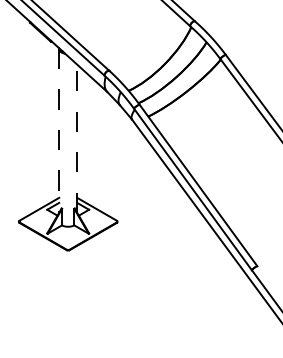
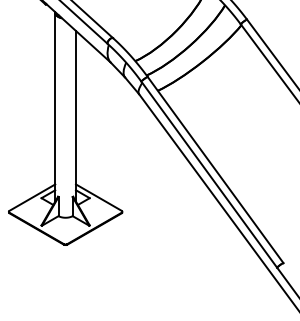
line: (59, 131) -> (55, 108), dashed -> solid
line: (77, 138) -> (76, 116), dashed -> solid

